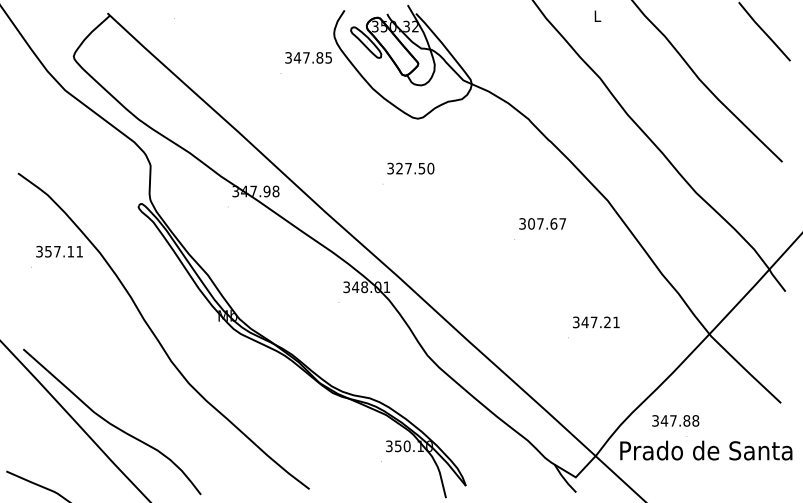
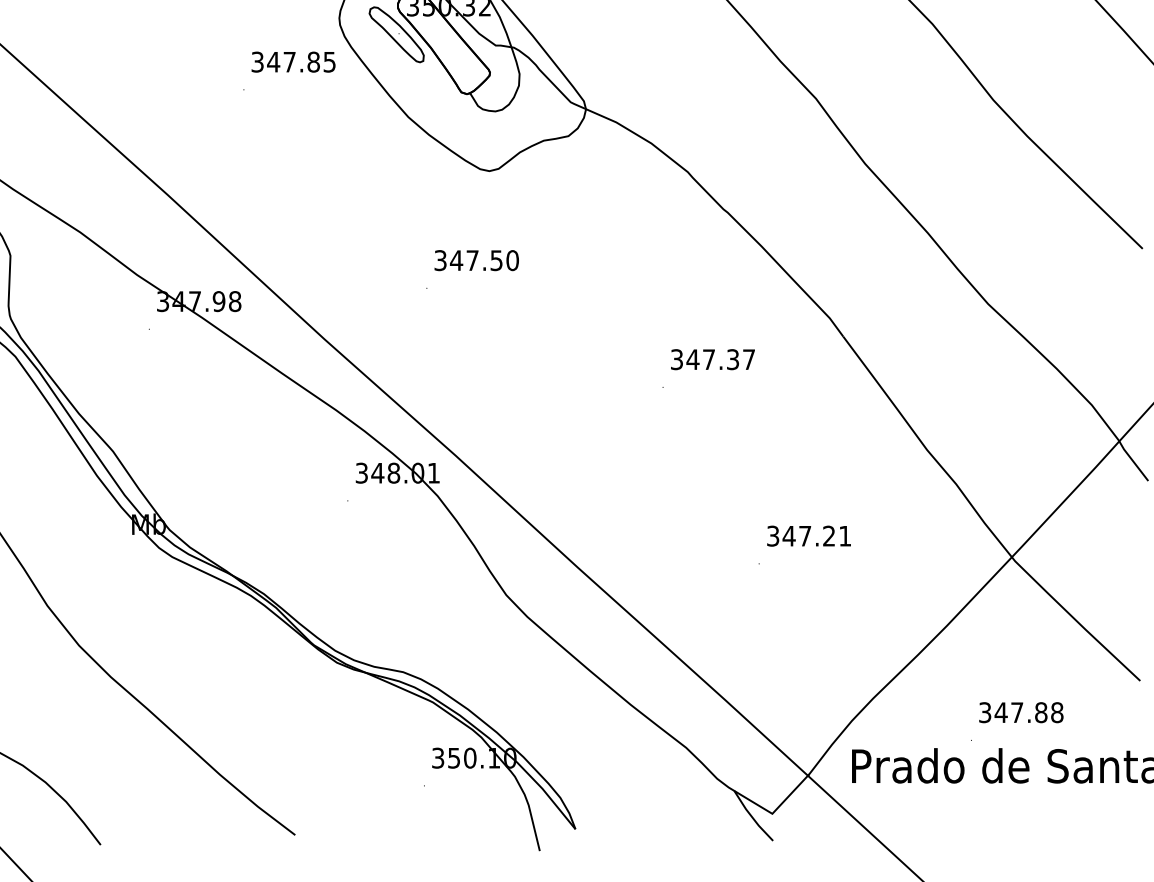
text: (399, 168) -> (456, 260), 327.50 -> 347.50
text: (542, 223) -> (712, 358), 307.67 -> 347.37
text: (675, 420) -> (1020, 711), moved

